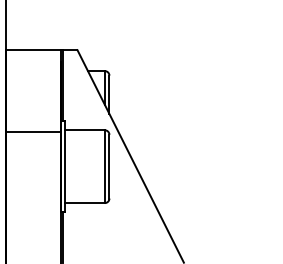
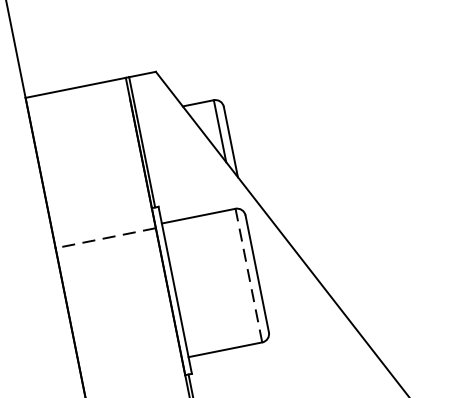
line: (33, 132) -> (105, 239), solid -> dashed
line: (104, 166) -> (248, 275), solid -> dashed

